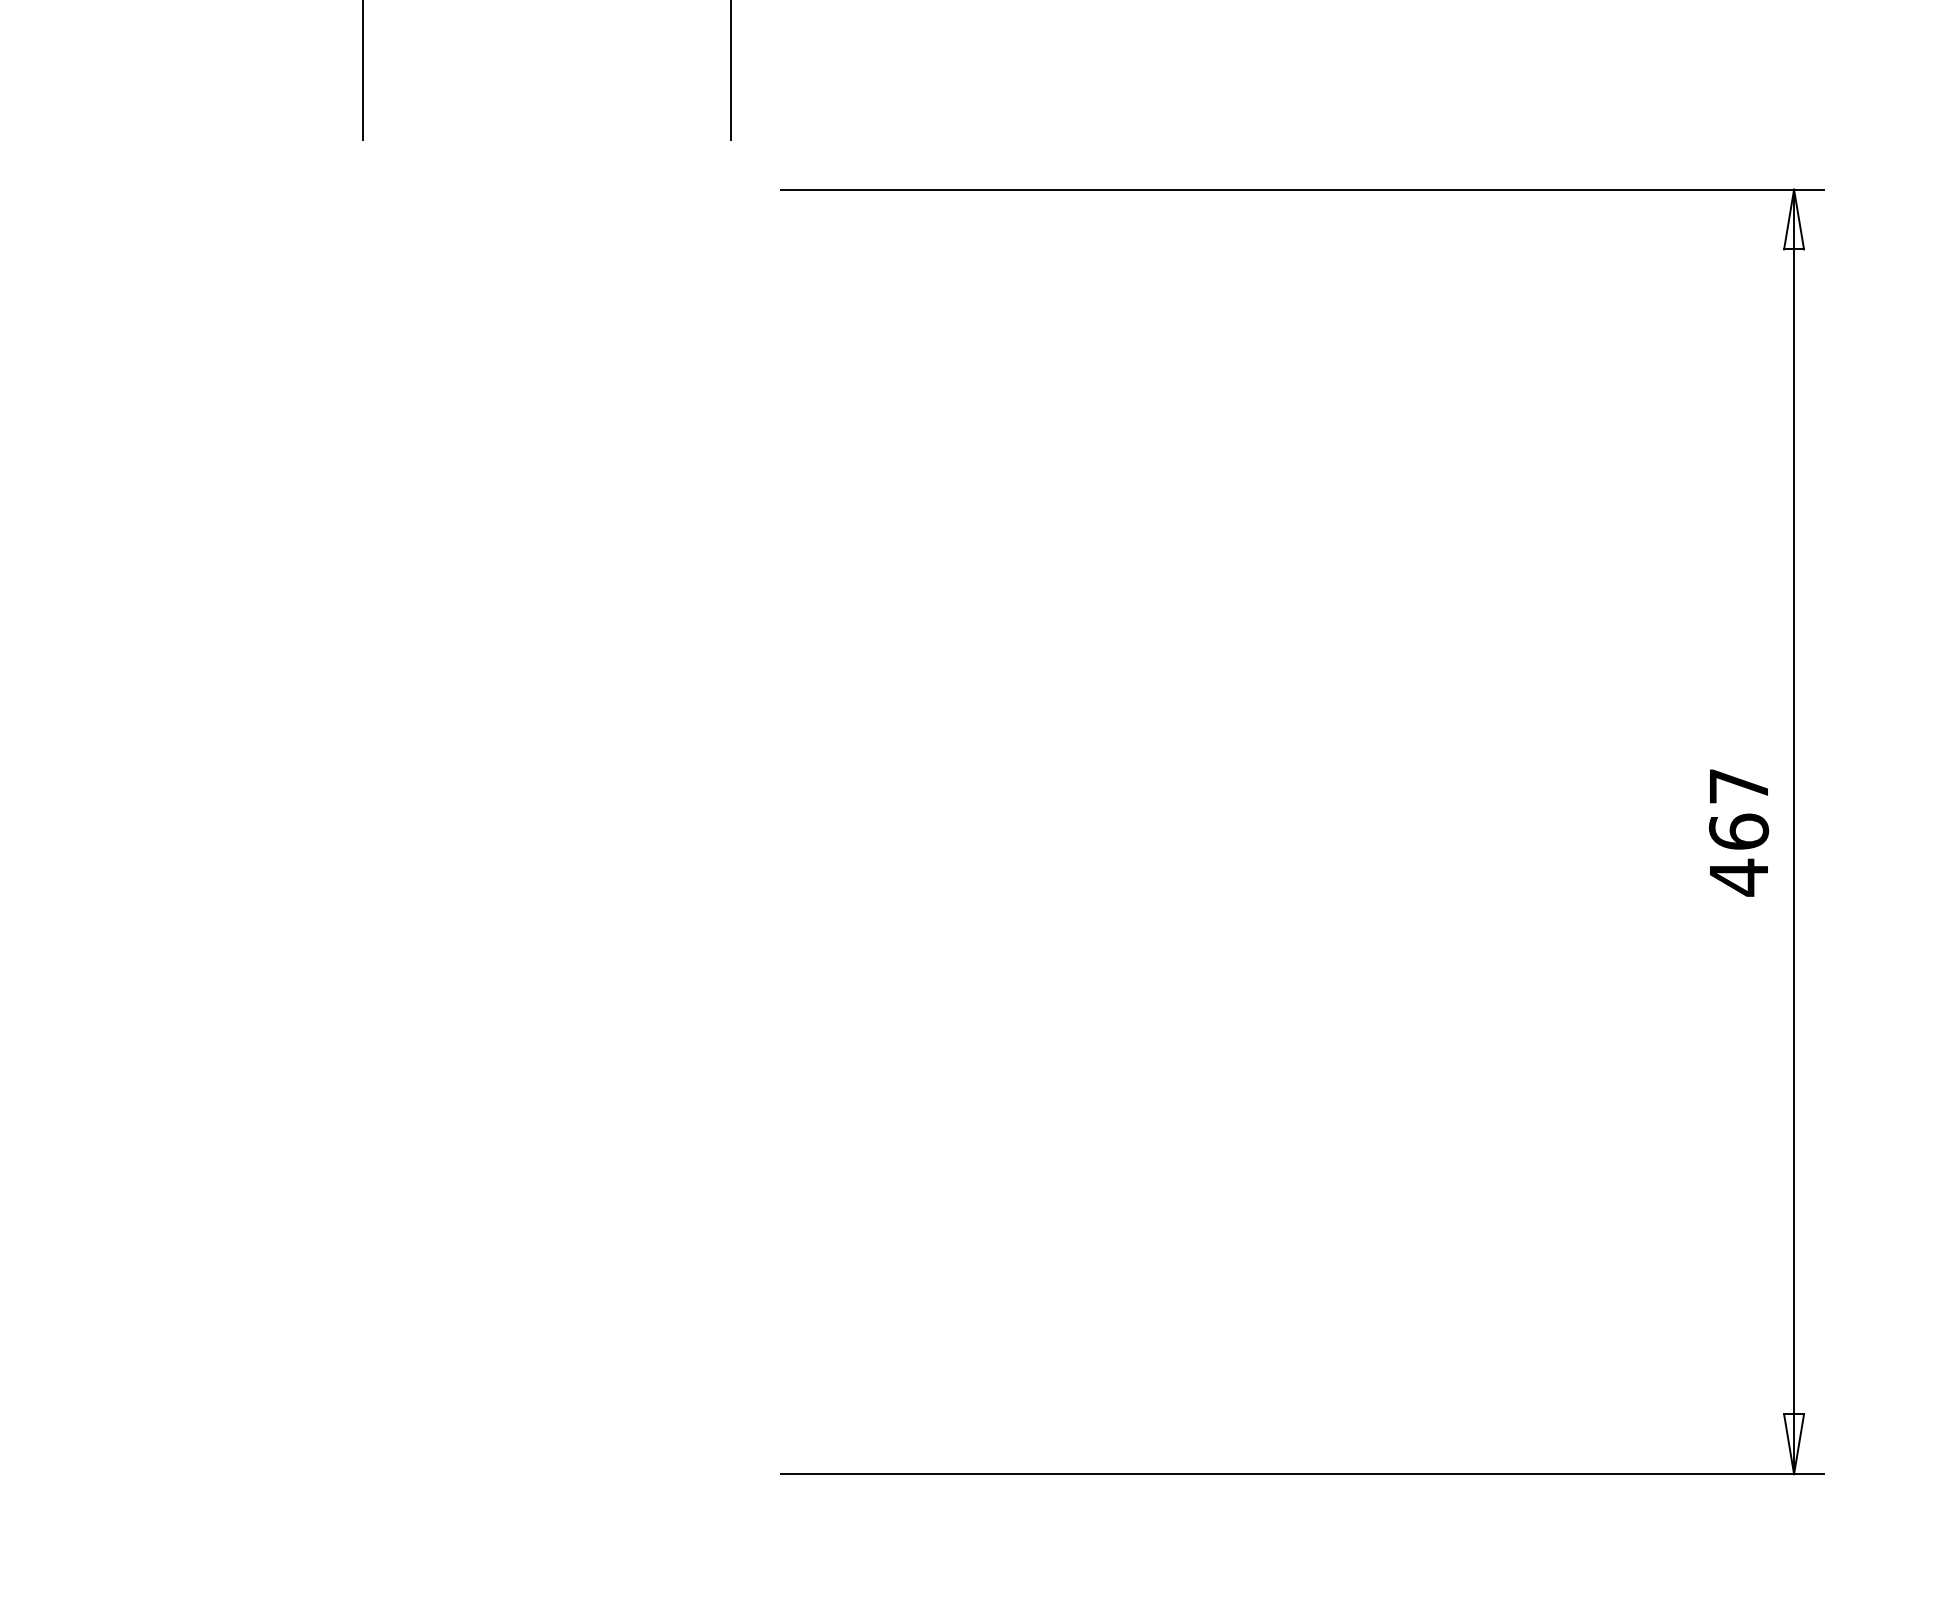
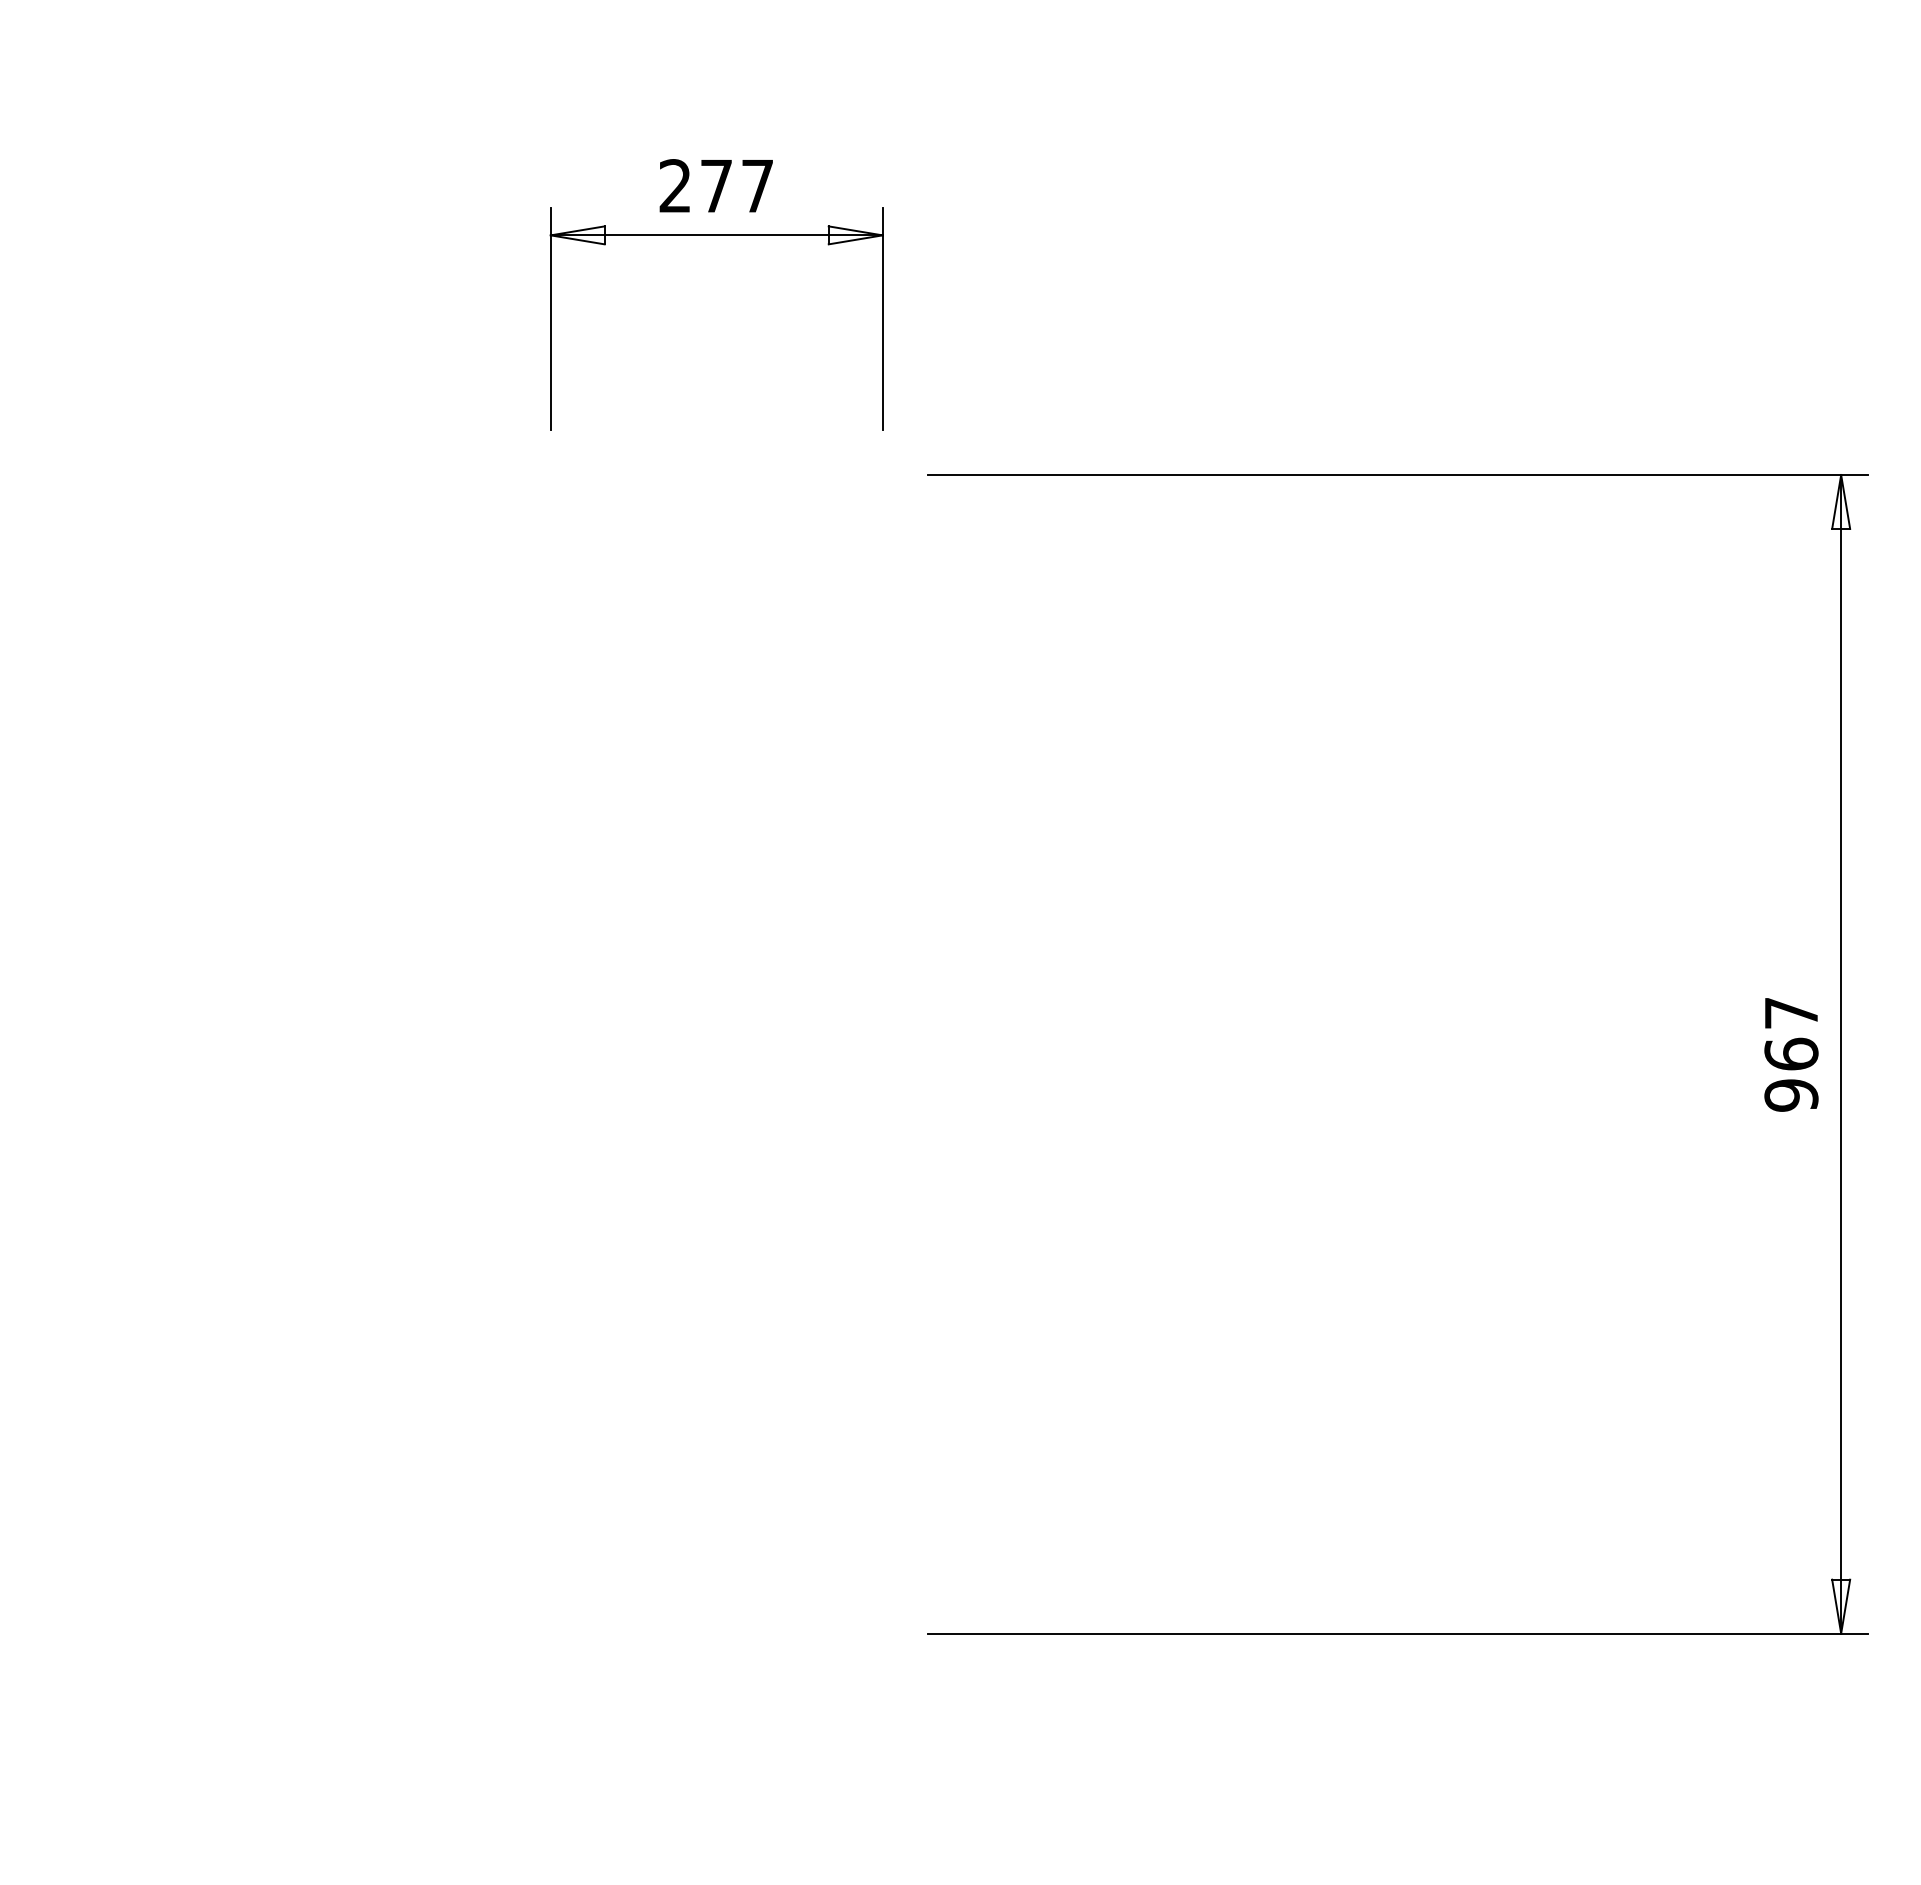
text: (1739, 877) -> (1791, 1095), 467 -> 967

